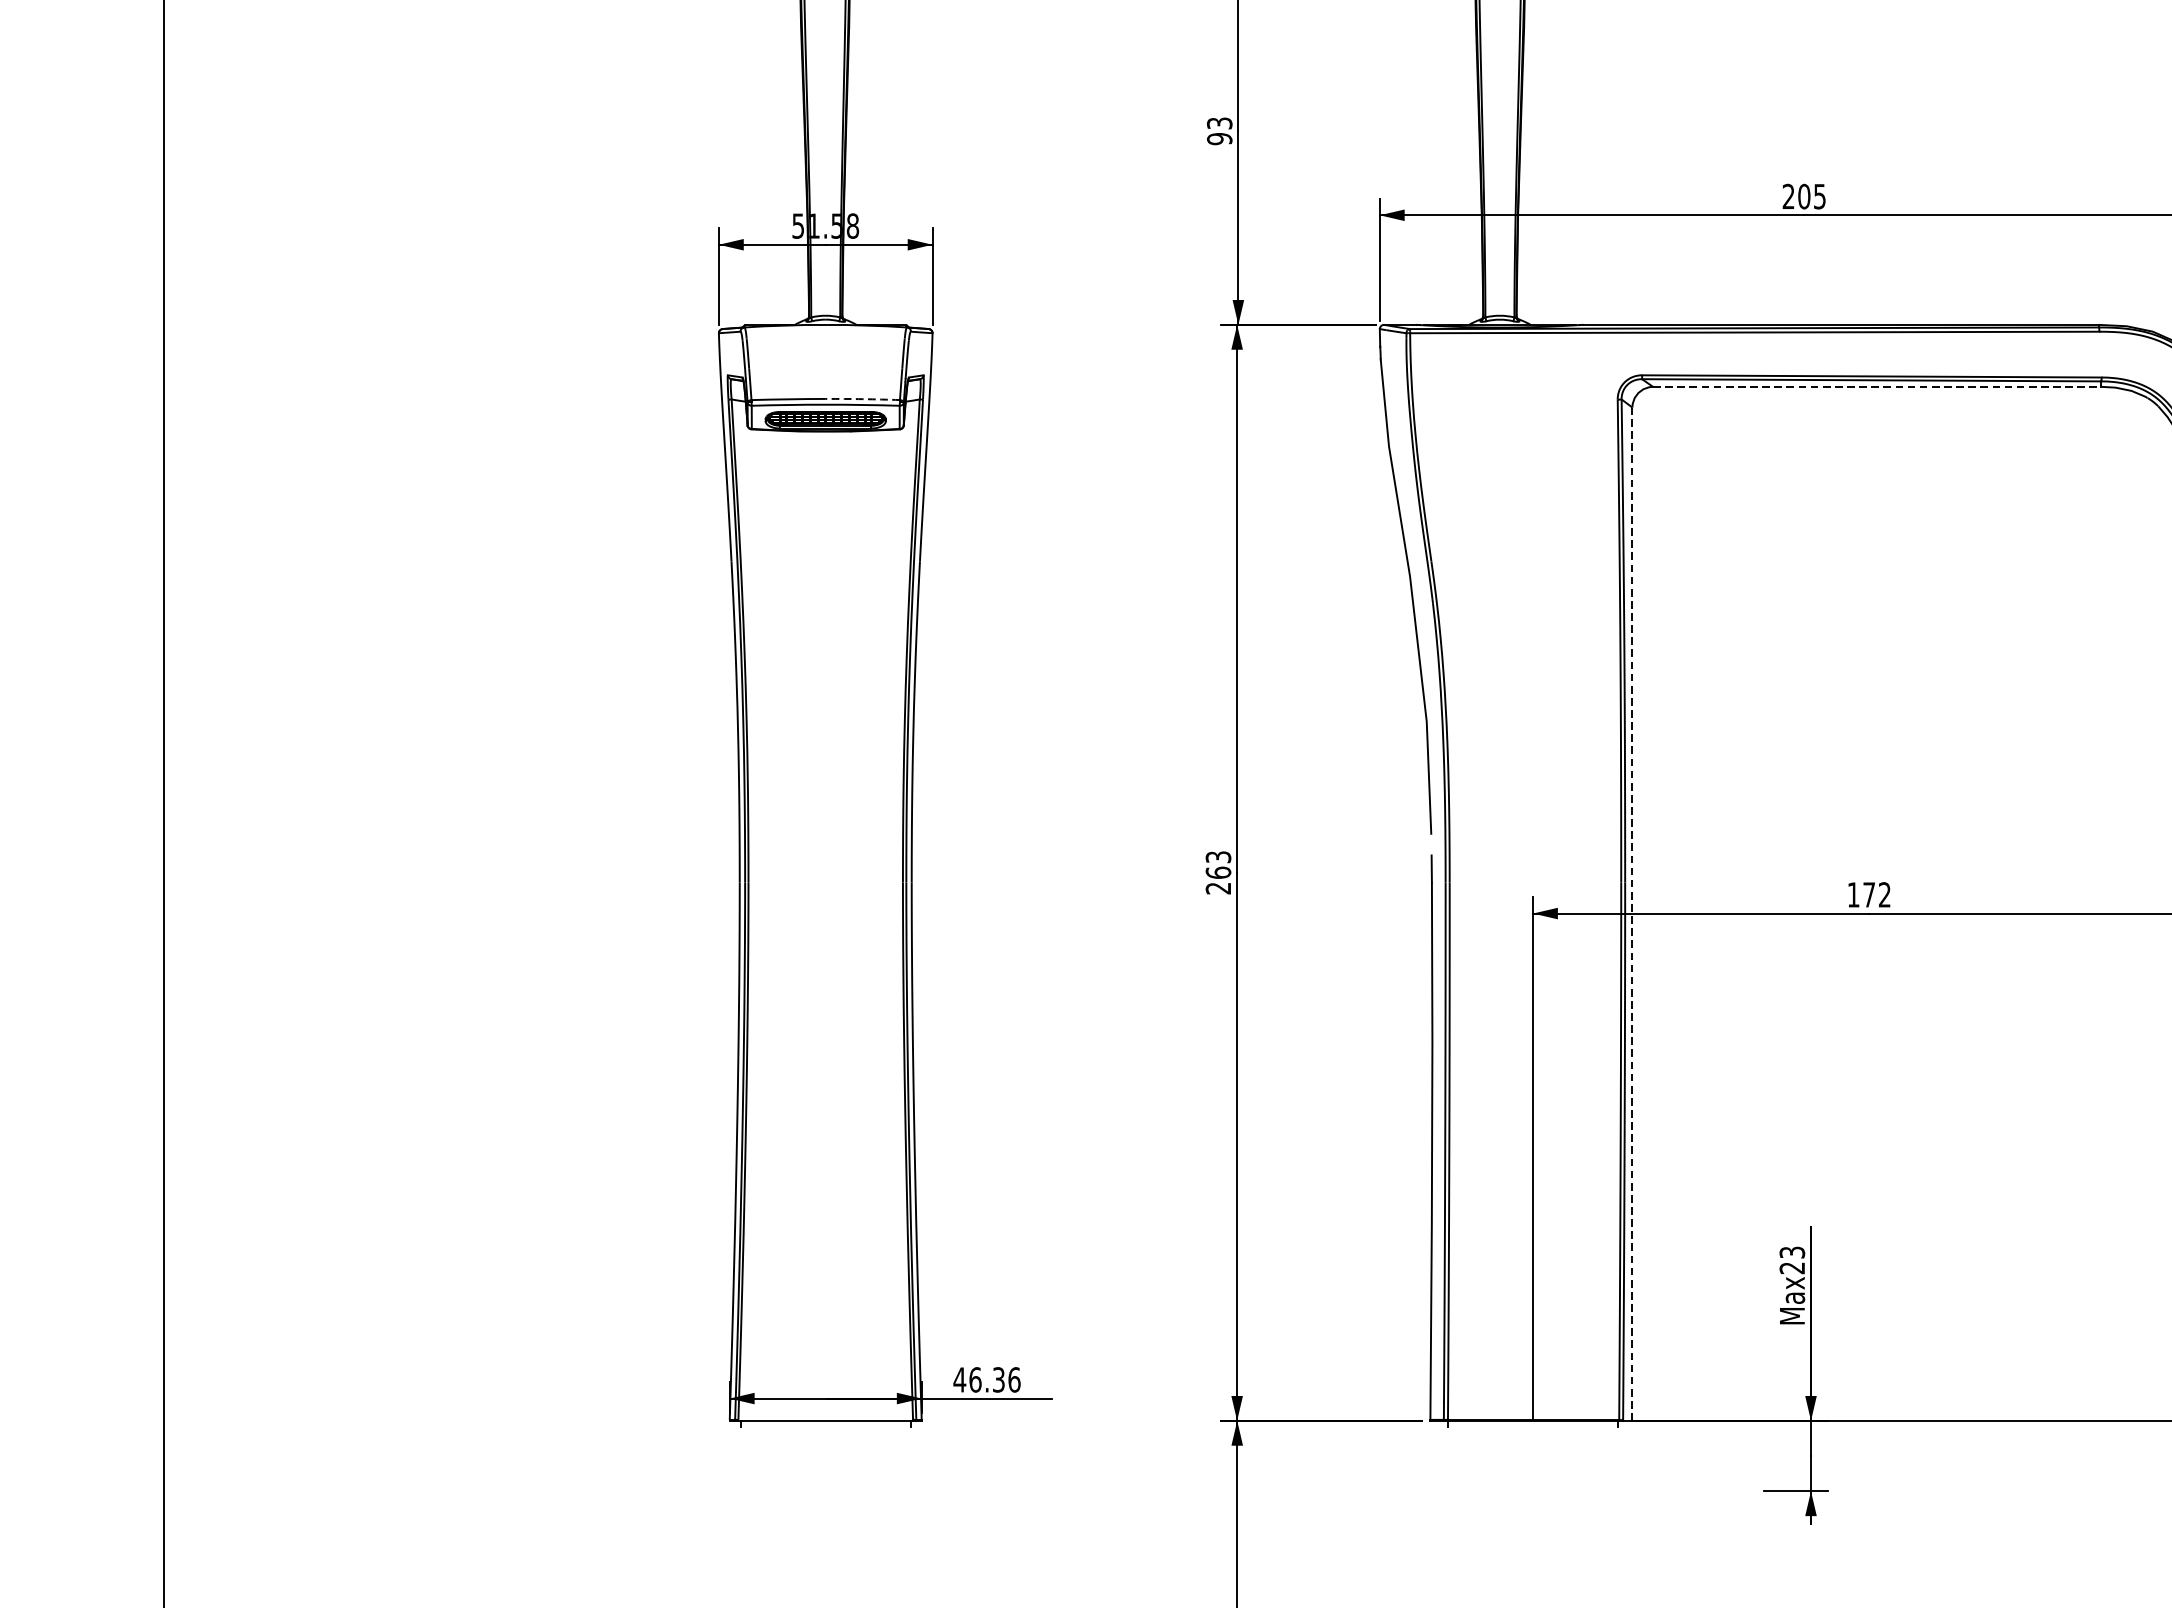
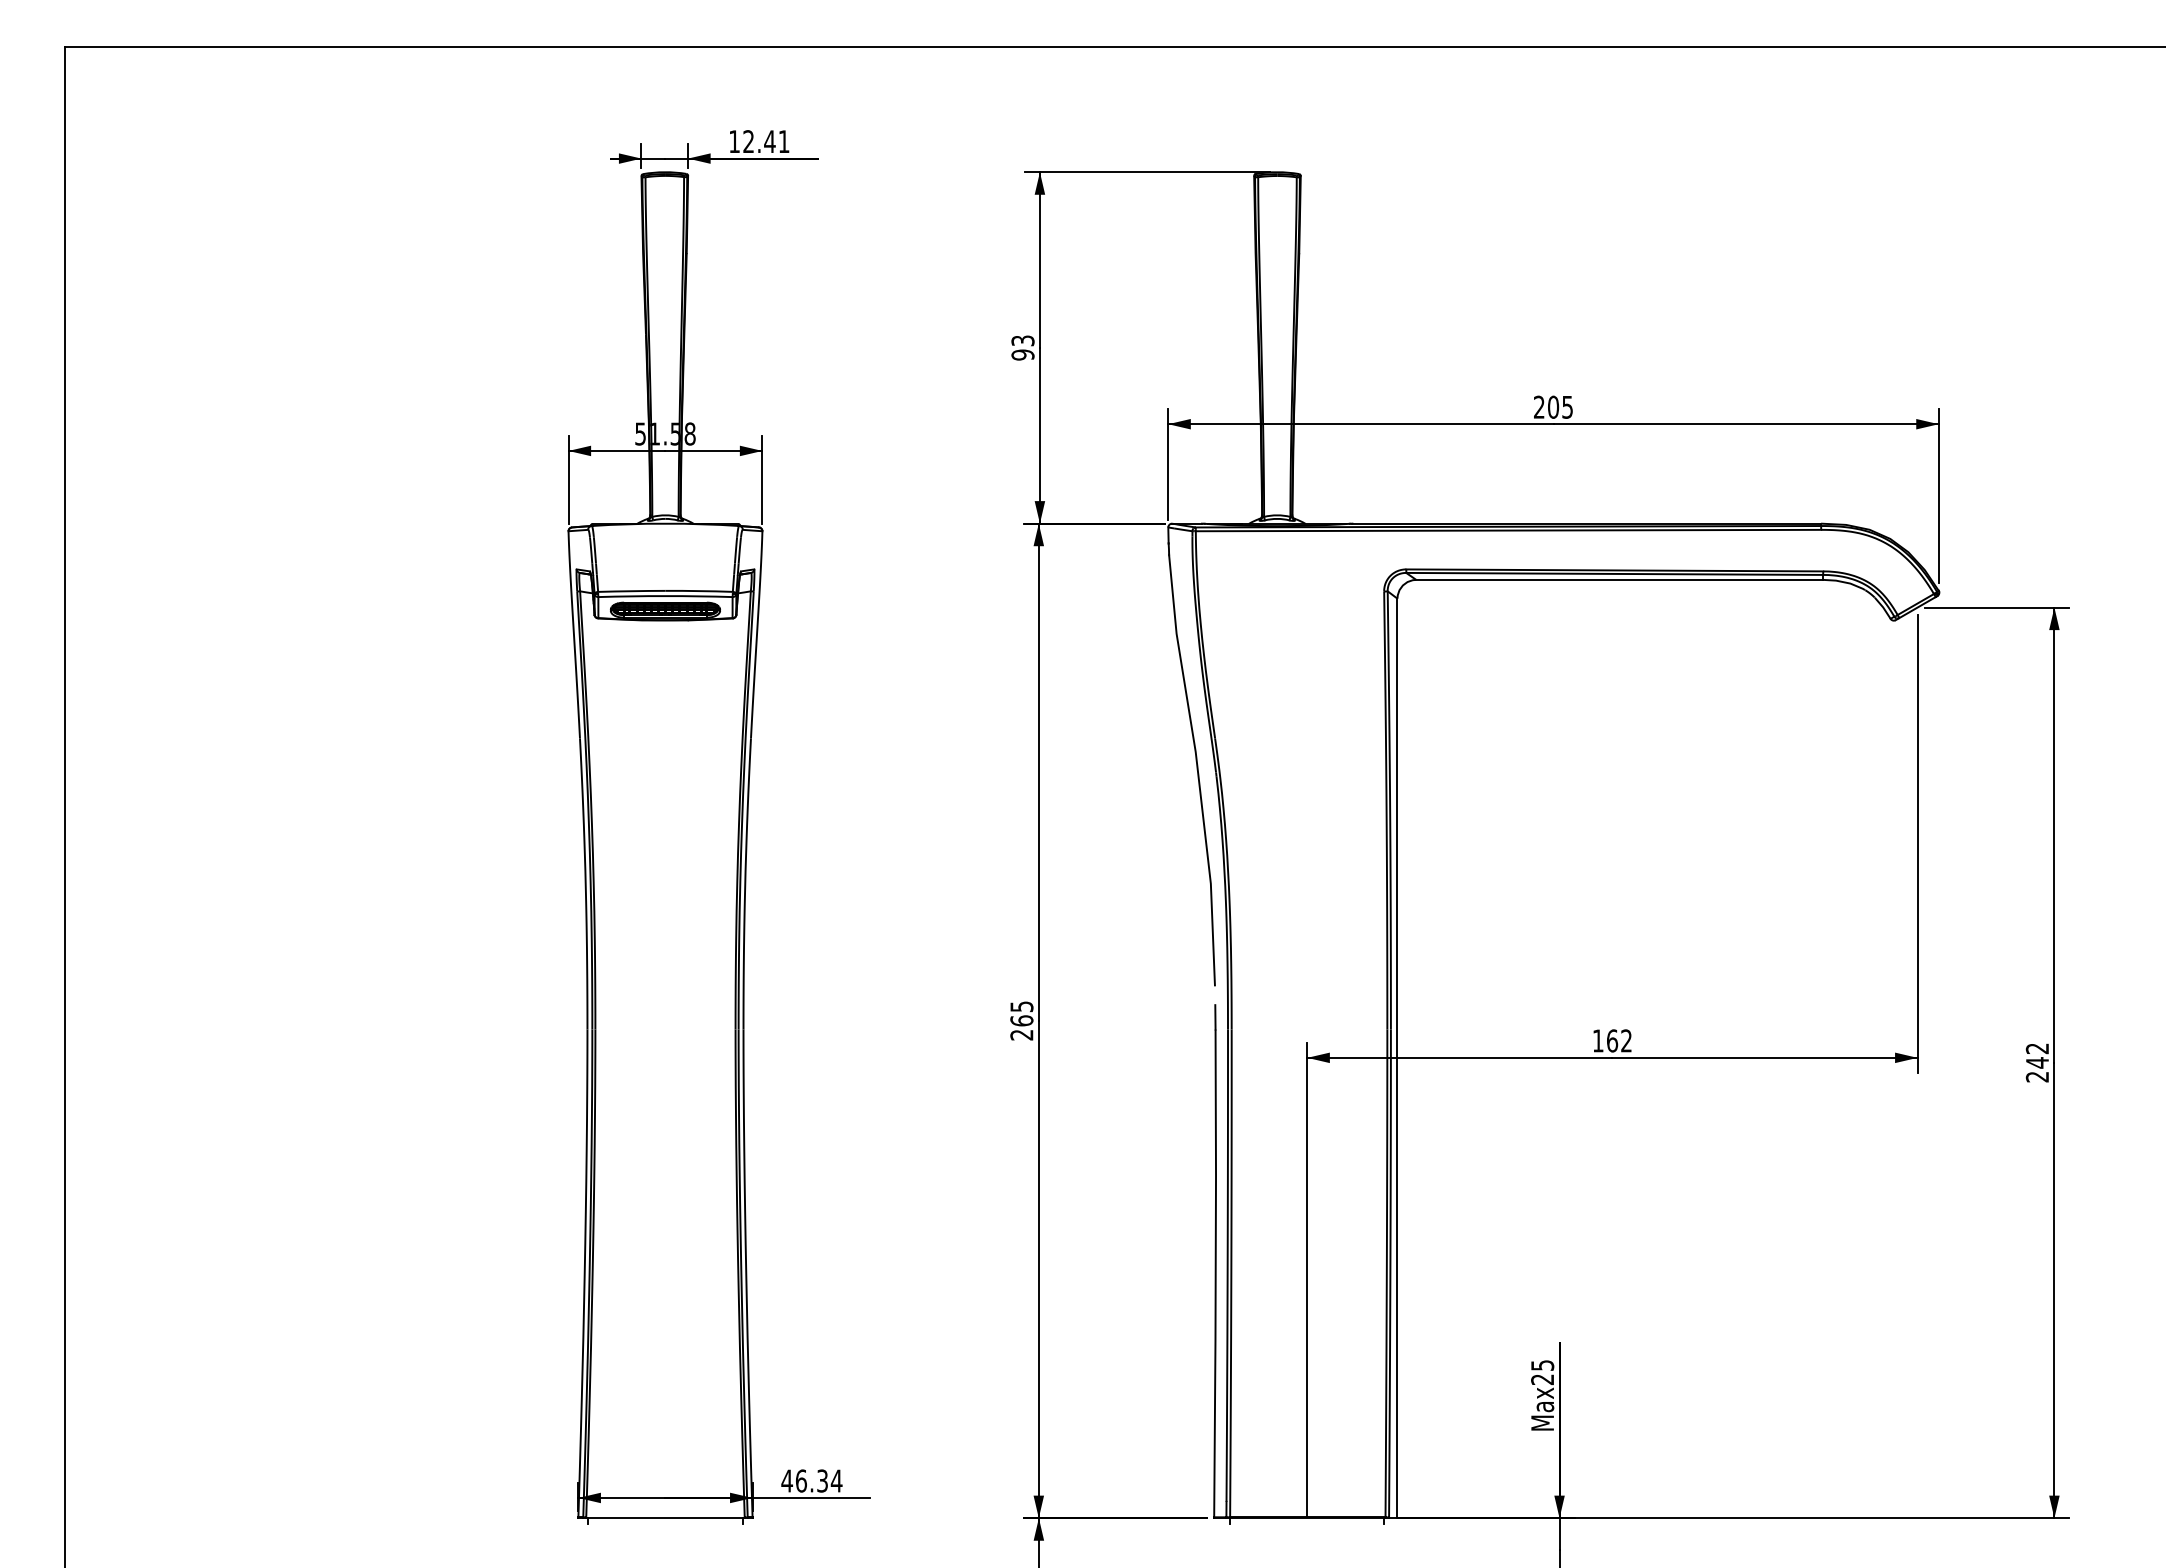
line: (1878, 386) -> (1620, 579), dashed -> solid
arc: (863, 399) -> (699, 591), dashed -> solid
text: (1218, 856) -> (1021, 1006), 263 -> 265
text: (1869, 894) -> (1612, 1040), 172 -> 162
line: (1632, 914) -> (1397, 1058), dashed -> solid
text: (1792, 1252) -> (1542, 1365), Max23 -> Max25
text: (1014, 1379) -> (836, 1480), 46.36 -> 46.34

